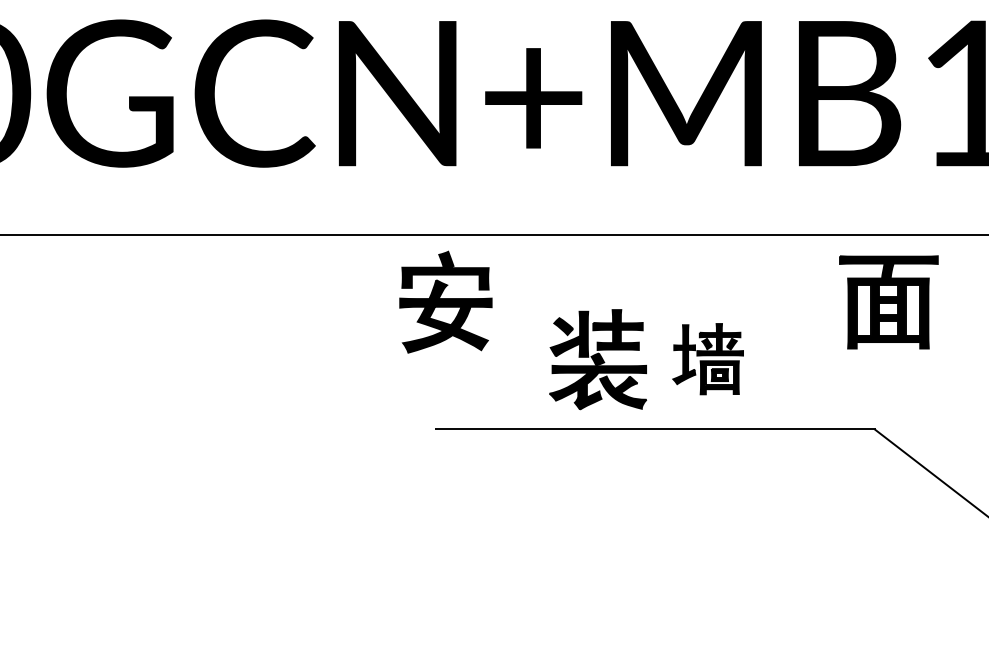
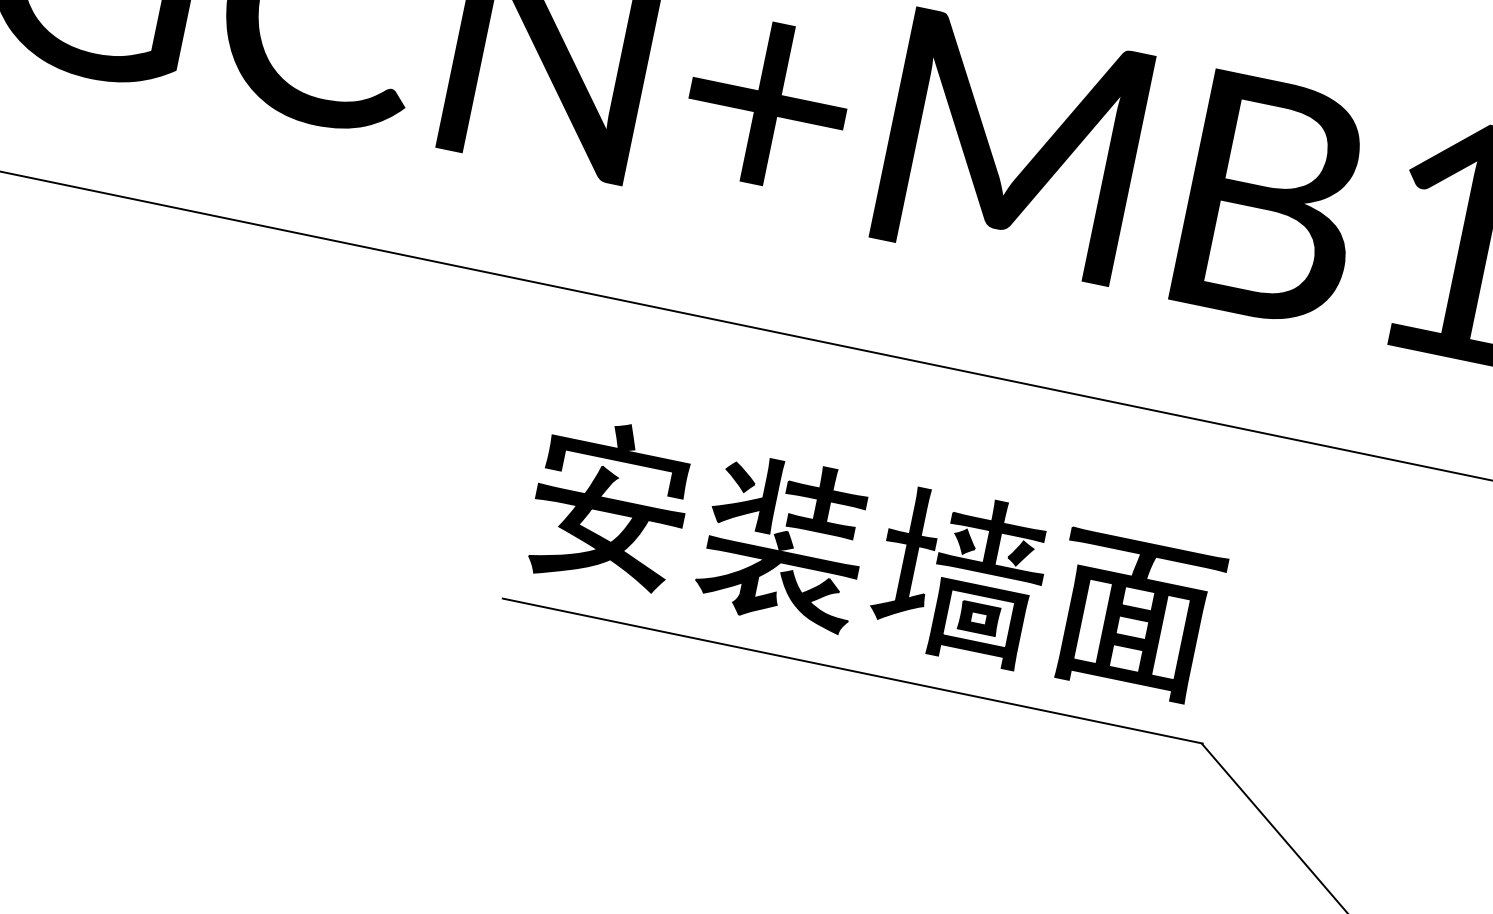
part: (445, 301) -> (610, 503), moved
part: (888, 302) -> (1134, 617), moved
part: (707, 359) -> (958, 577), size x1.43

